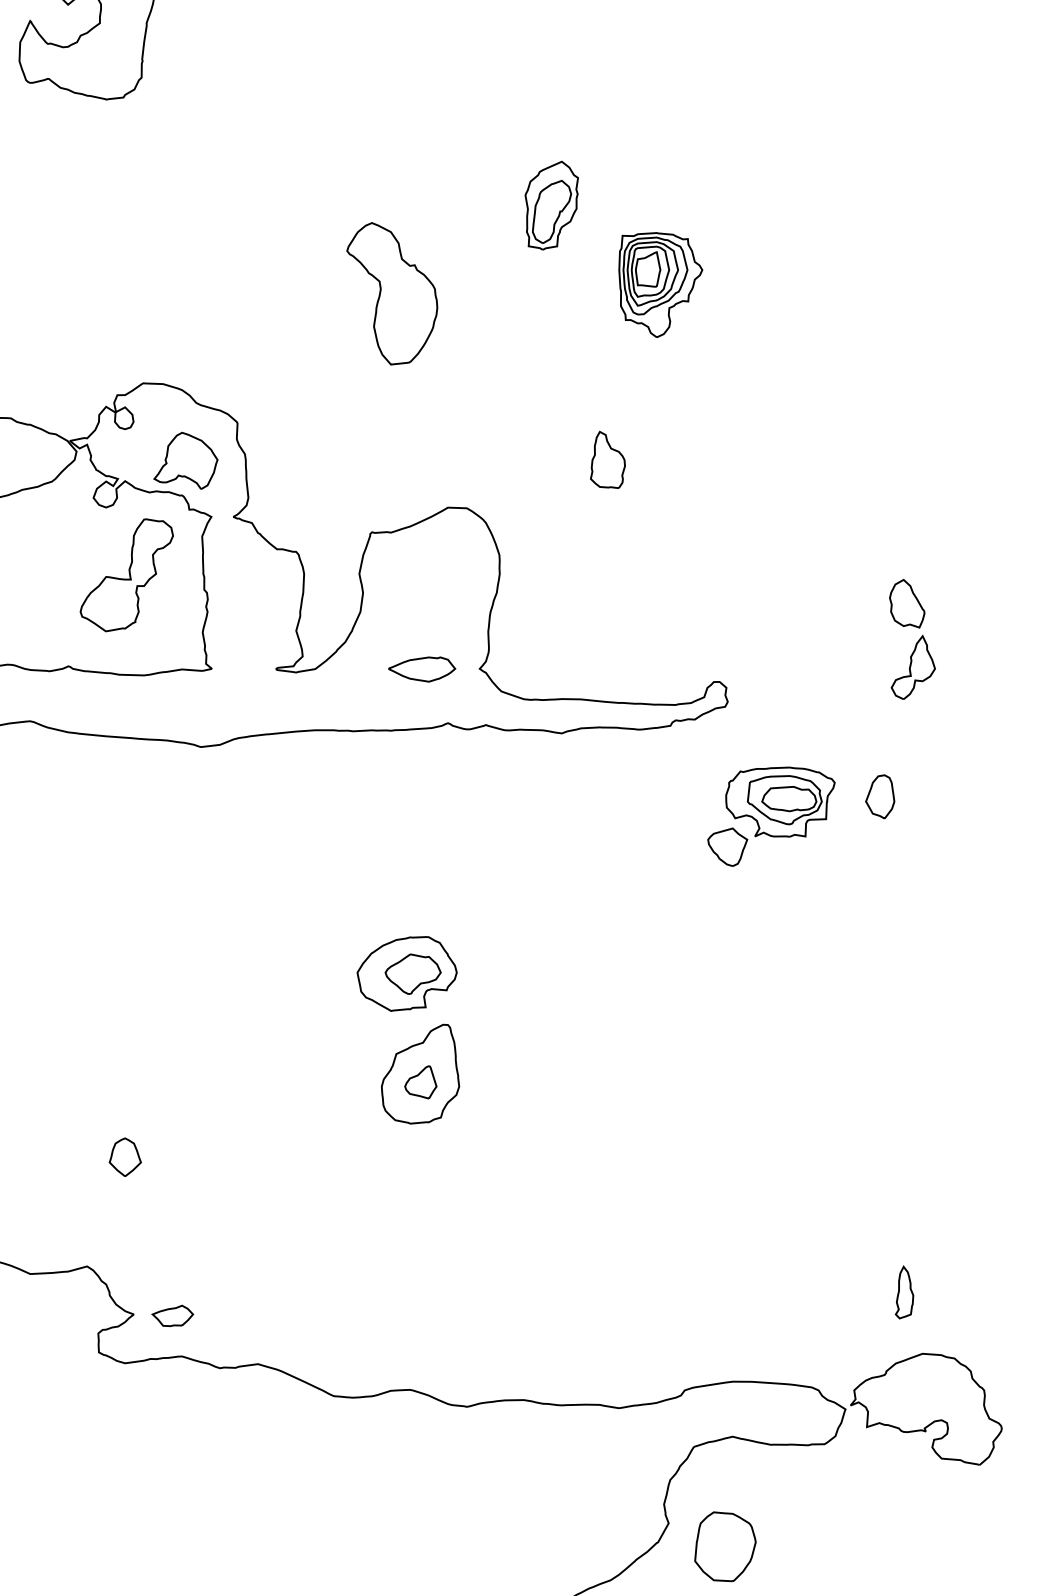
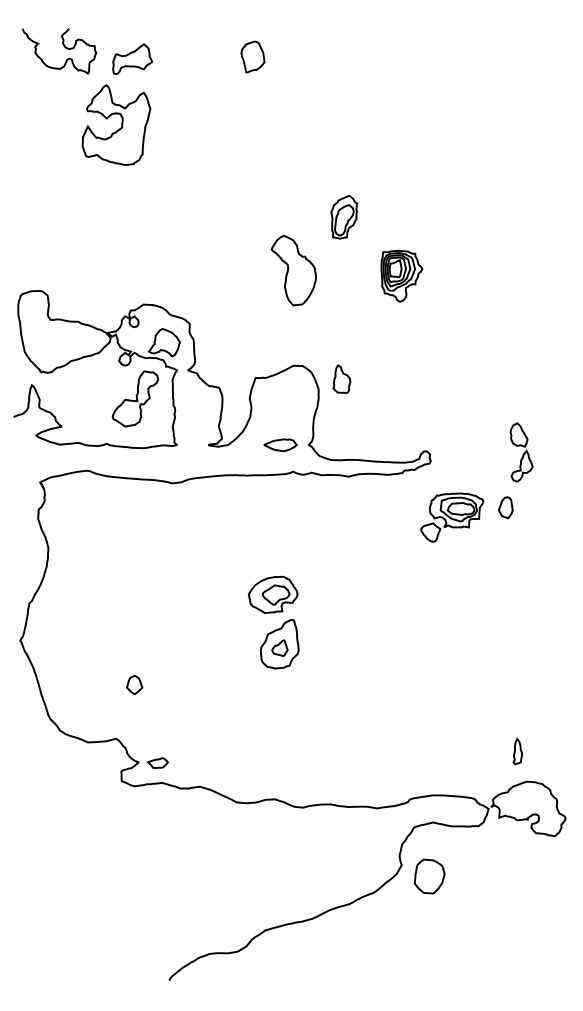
part: (660, 283) -> (401, 275), moved
part: (391, 293) -> (293, 270), moved
part: (607, 458) -> (341, 378), moved
part: (912, 639) -> (521, 452), moved

